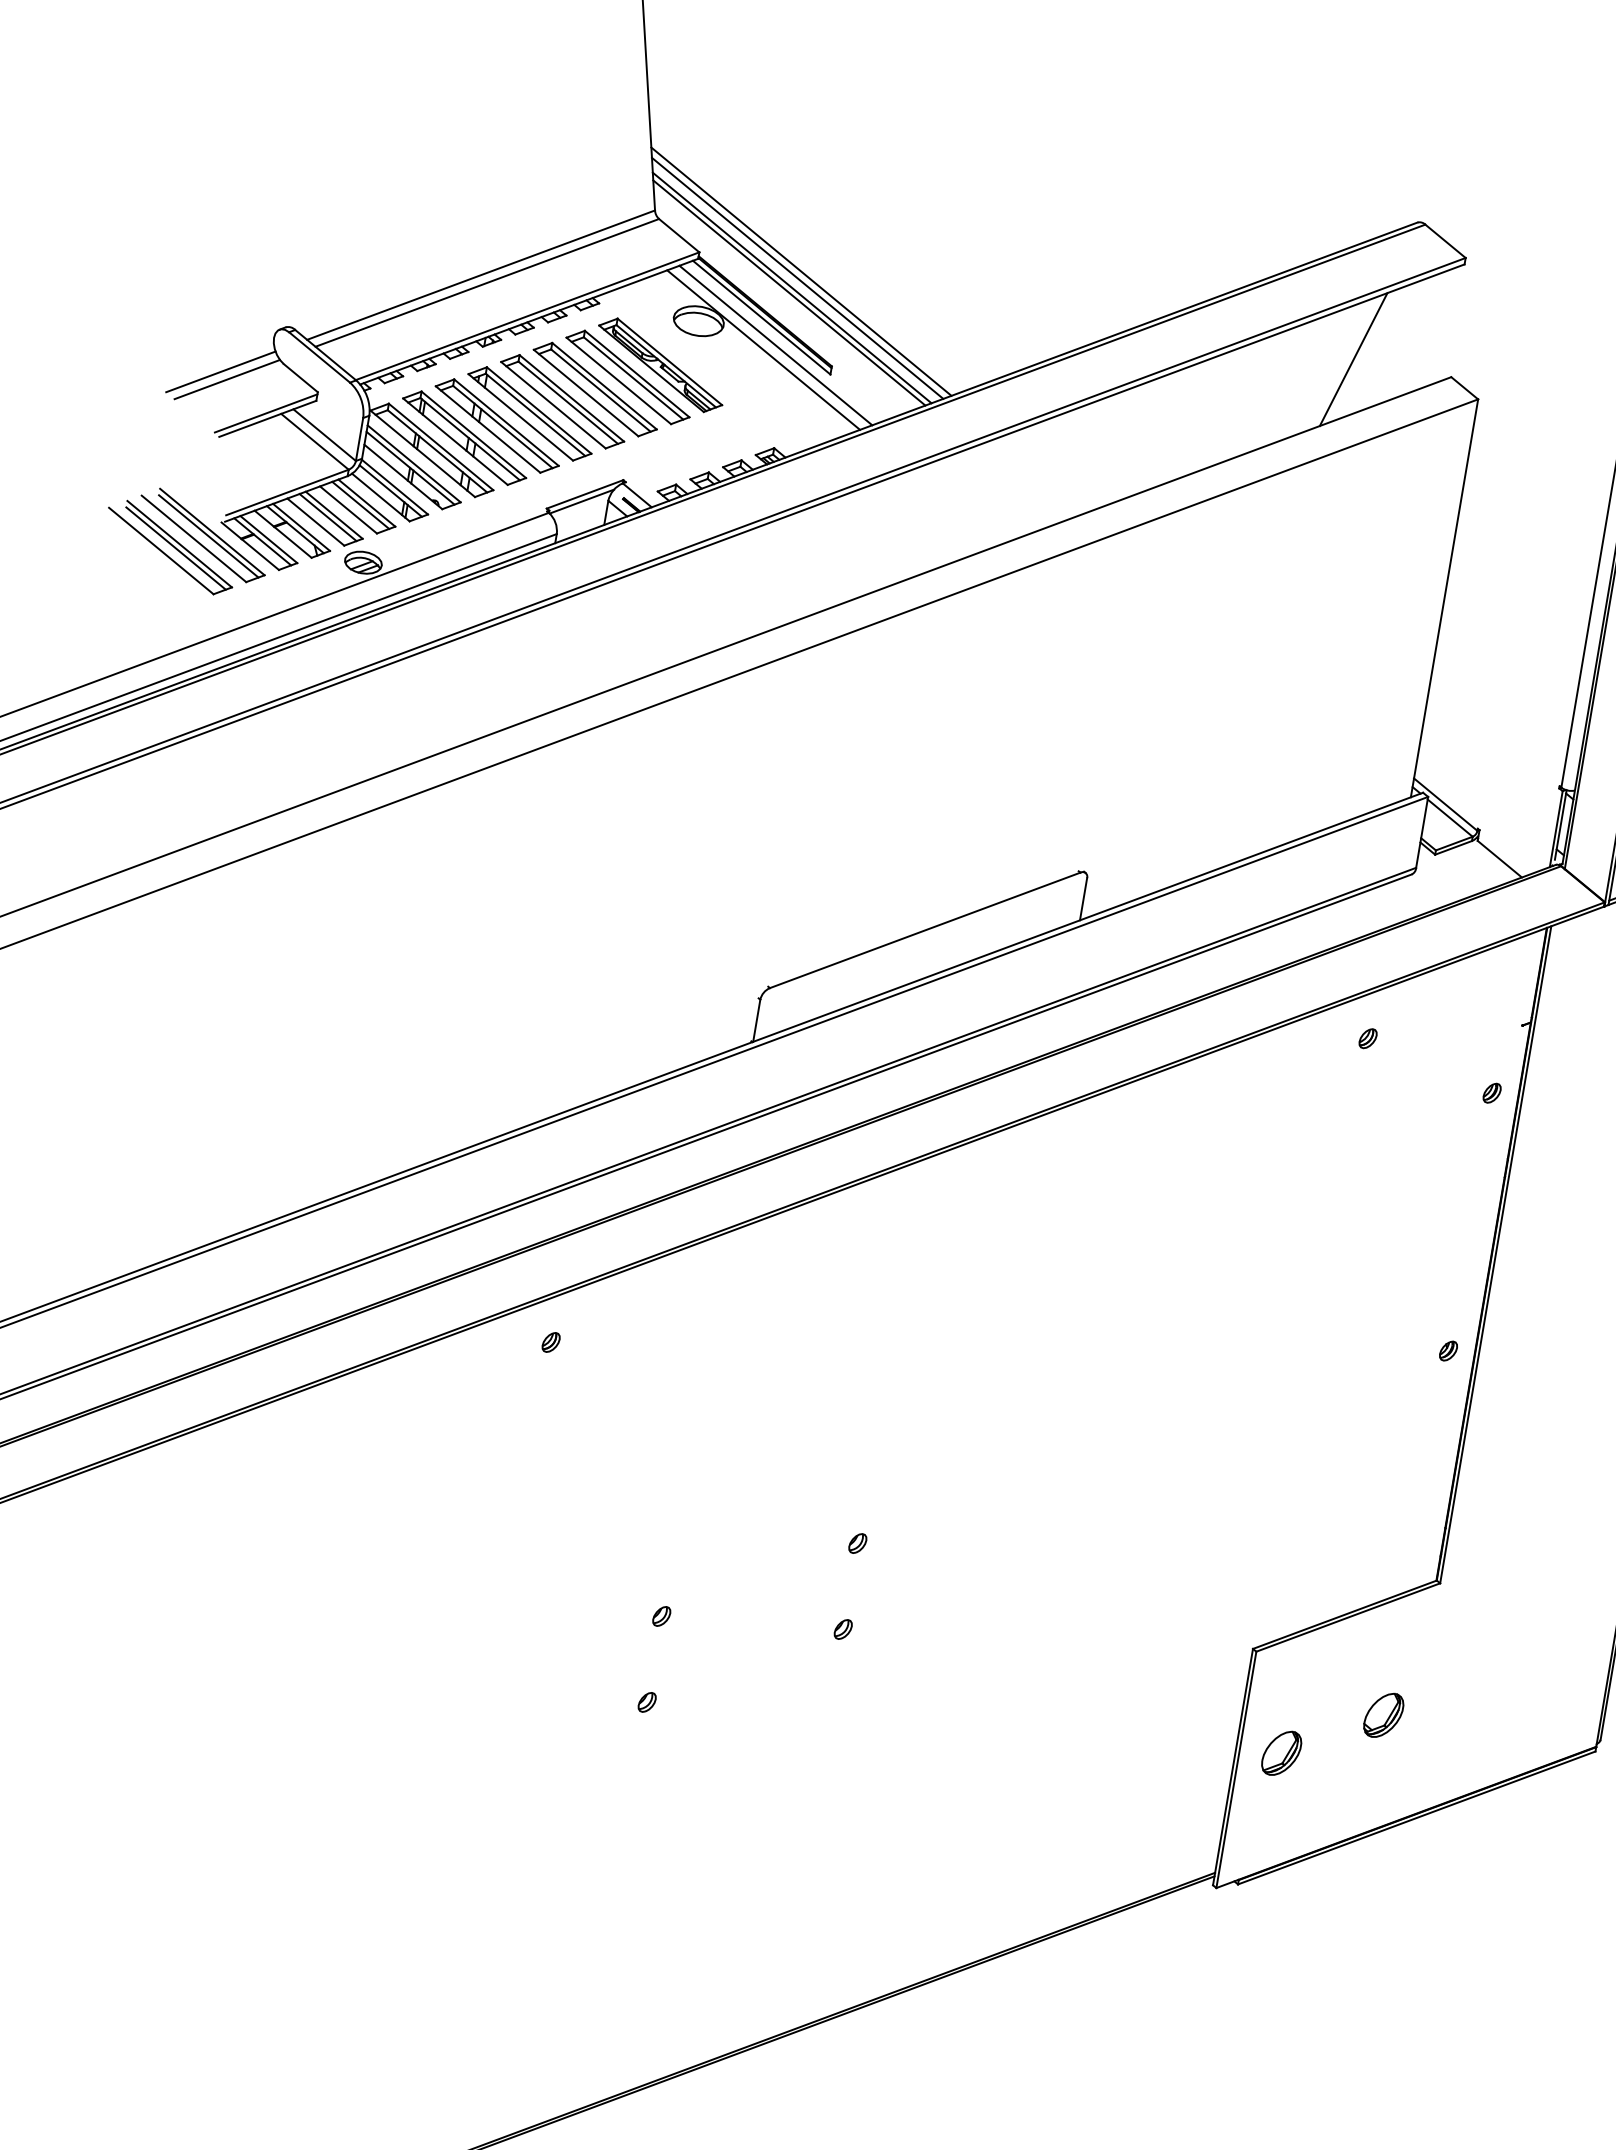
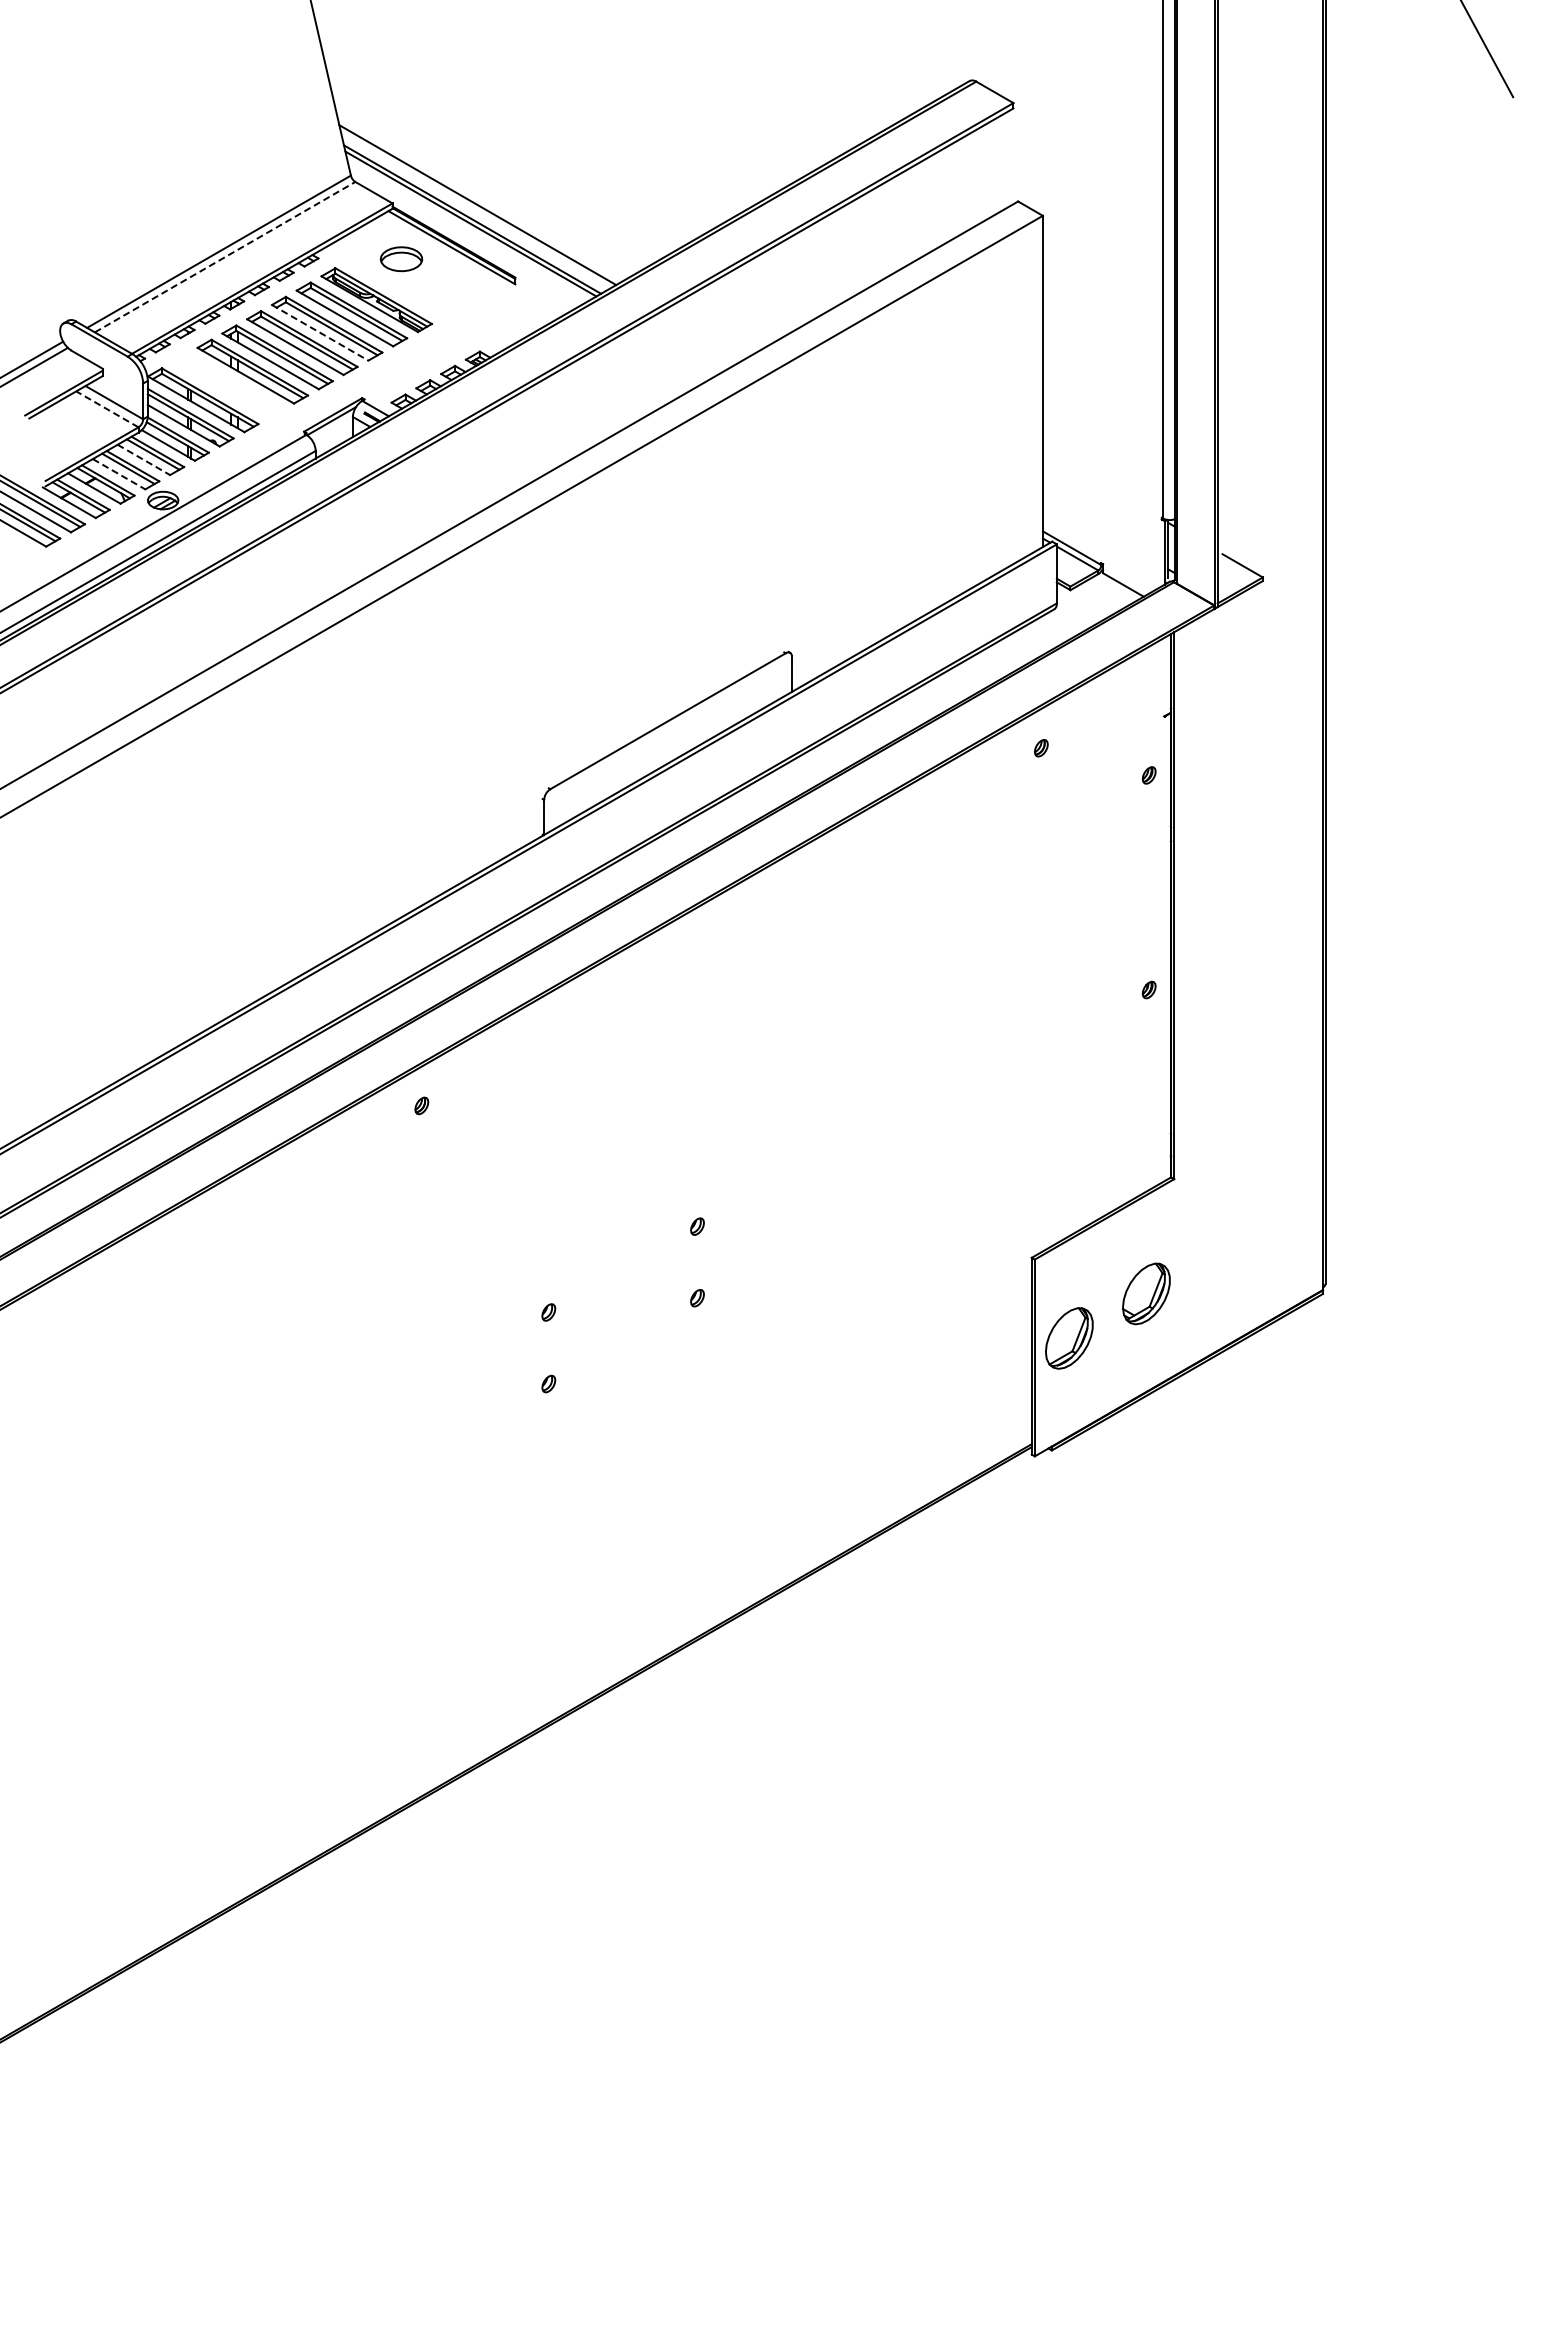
line: (797, 277) -> (475, 210), removed
line: (487, 282) -> (225, 256), solid -> dashed
line: (776, 345) -> (467, 268), removed
line: (763, 349) -> (457, 273), removed
line: (1353, 359) -> (936, 200), removed
line: (586, 392) -> (320, 332), solid -> dashed
part: (464, 437) -> (227, 385), removed
line: (315, 441) -> (107, 409), solid -> dashed
line: (349, 510) -> (144, 460), solid -> dashed
line: (316, 522) -> (119, 474), solid -> dashed
part: (1383, 1715) -> (1146, 1293), size x1.6
part: (1280, 1753) -> (1068, 1338), size x1.6

